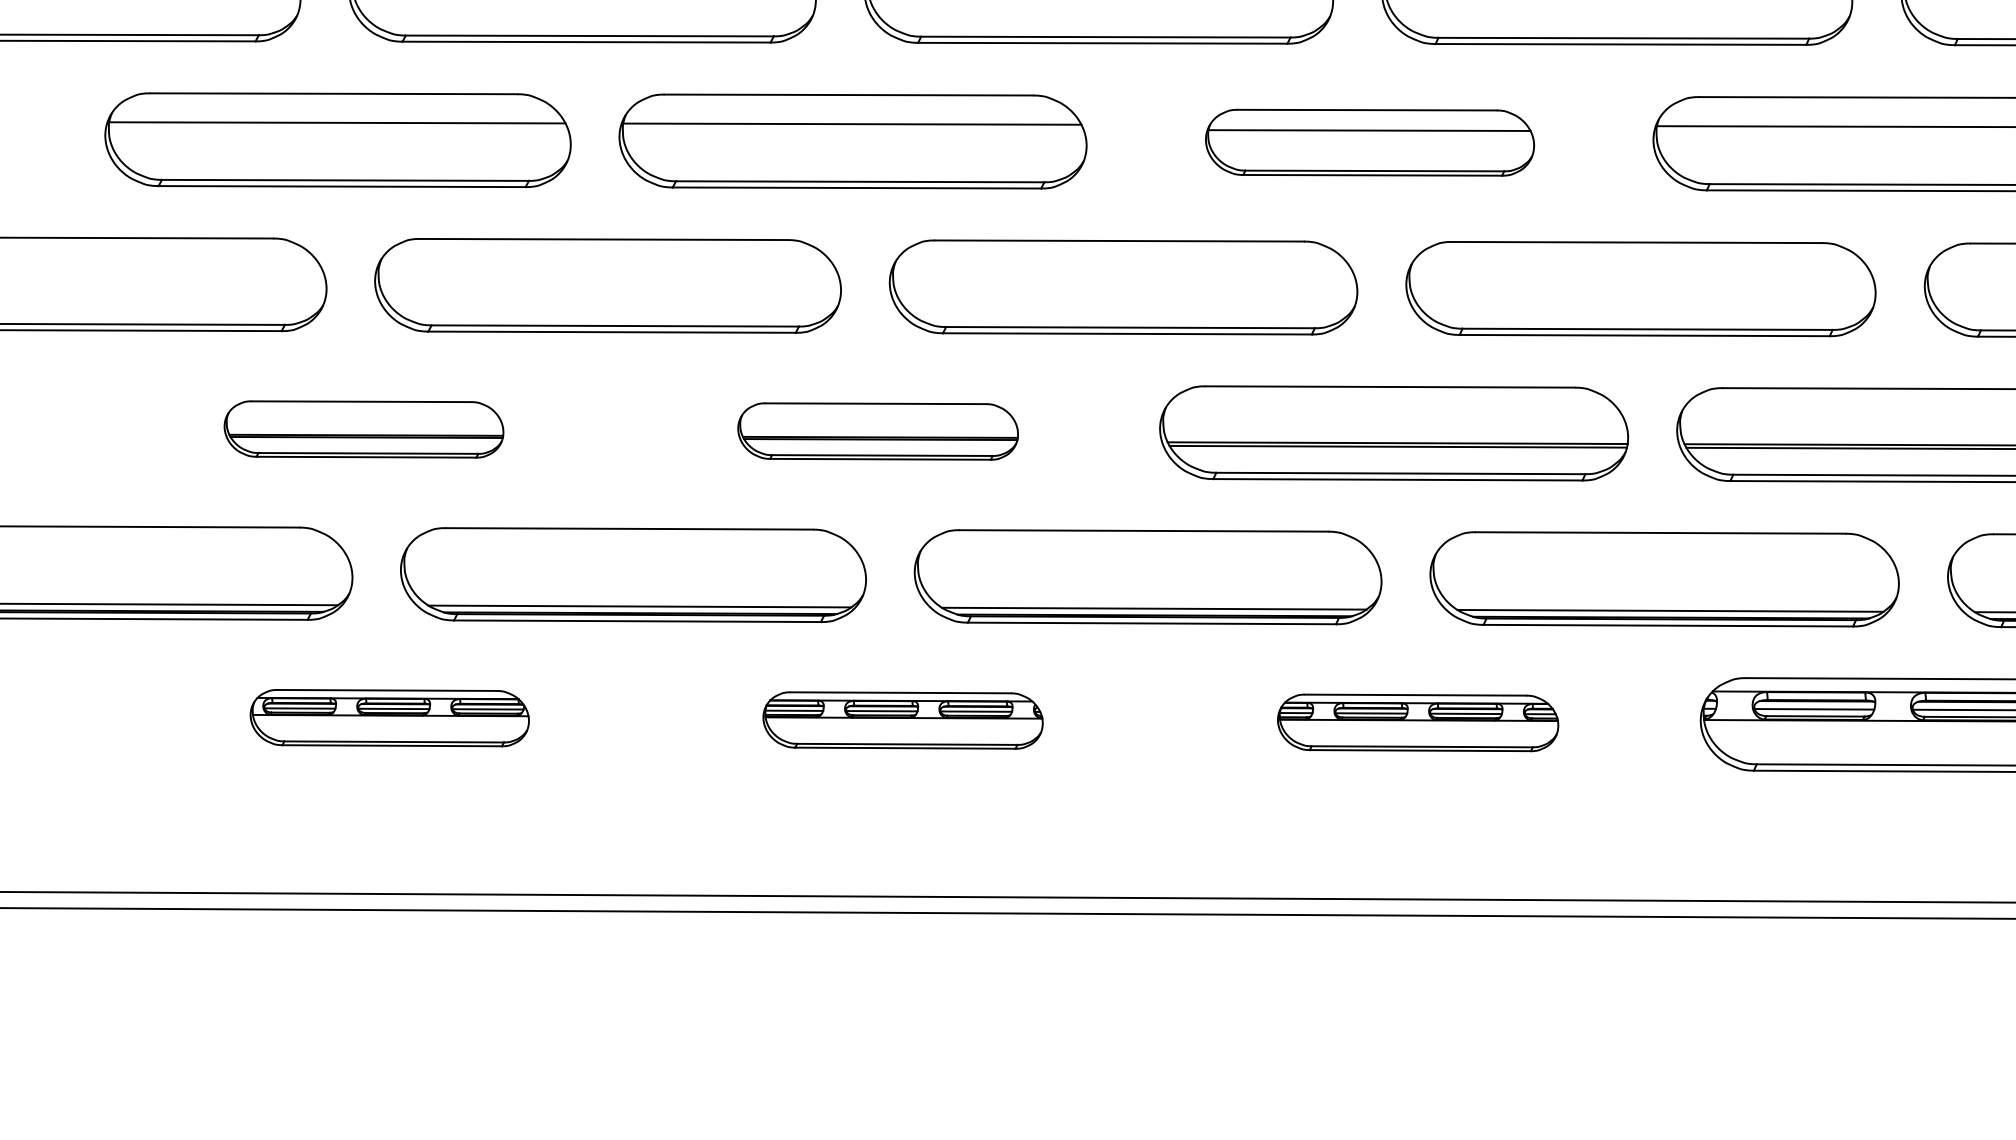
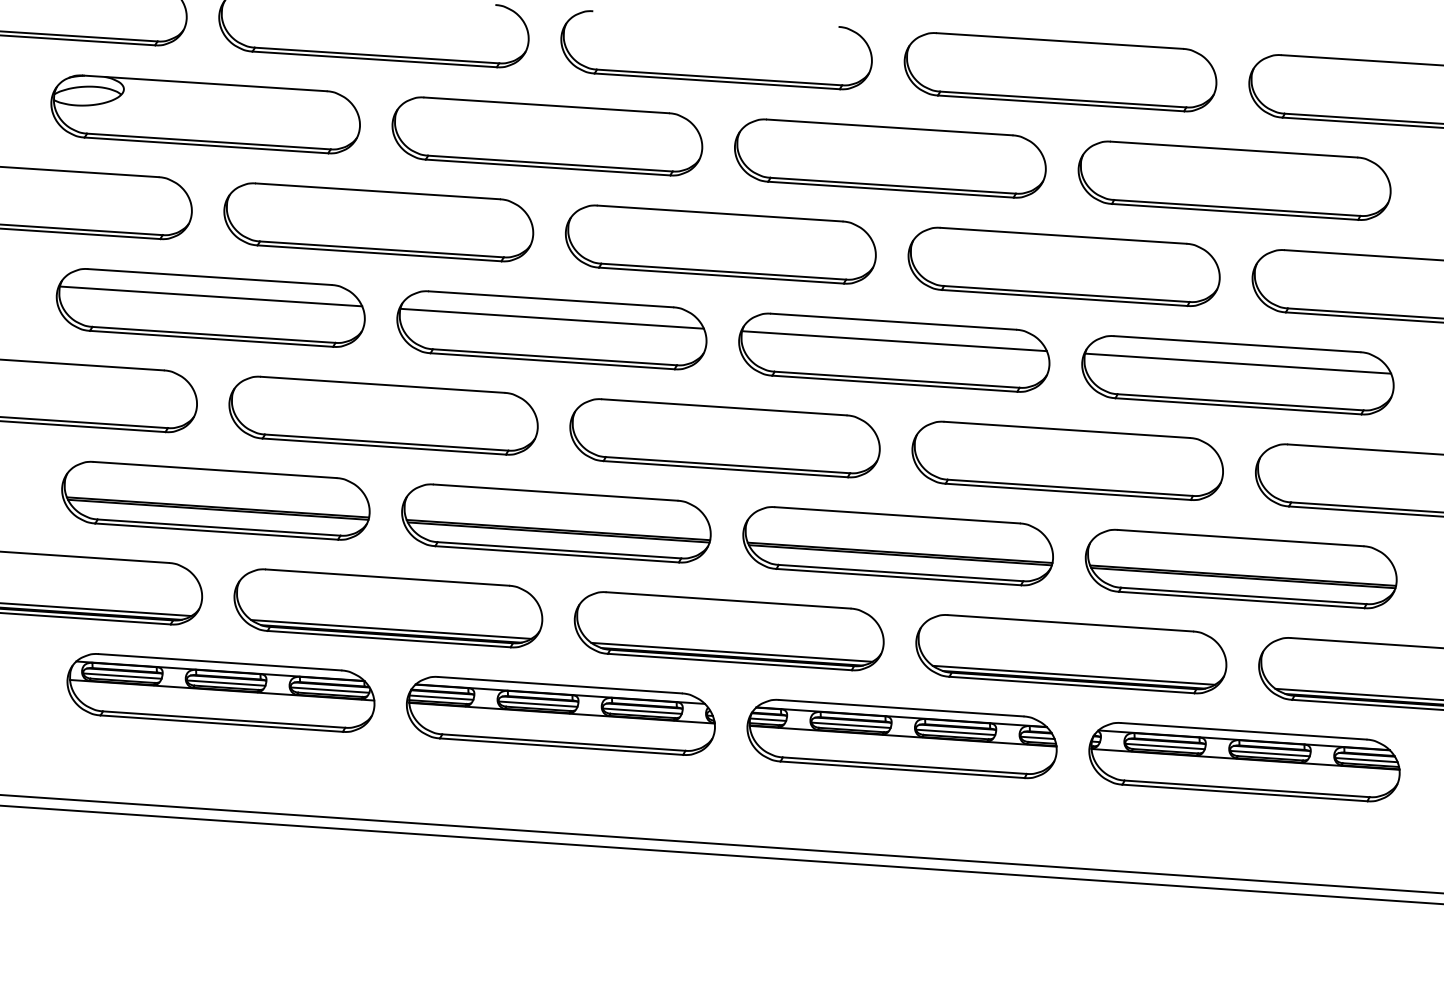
part: (1370, 142) -> (894, 352), size x1.43
part: (363, 429) -> (215, 500), size x1.67
part: (878, 431) -> (556, 523), size x1.67
part: (389, 717) -> (220, 692), size x1.67
part: (902, 719) -> (560, 715), size x1.67
part: (1417, 722) -> (901, 738), size x1.67

